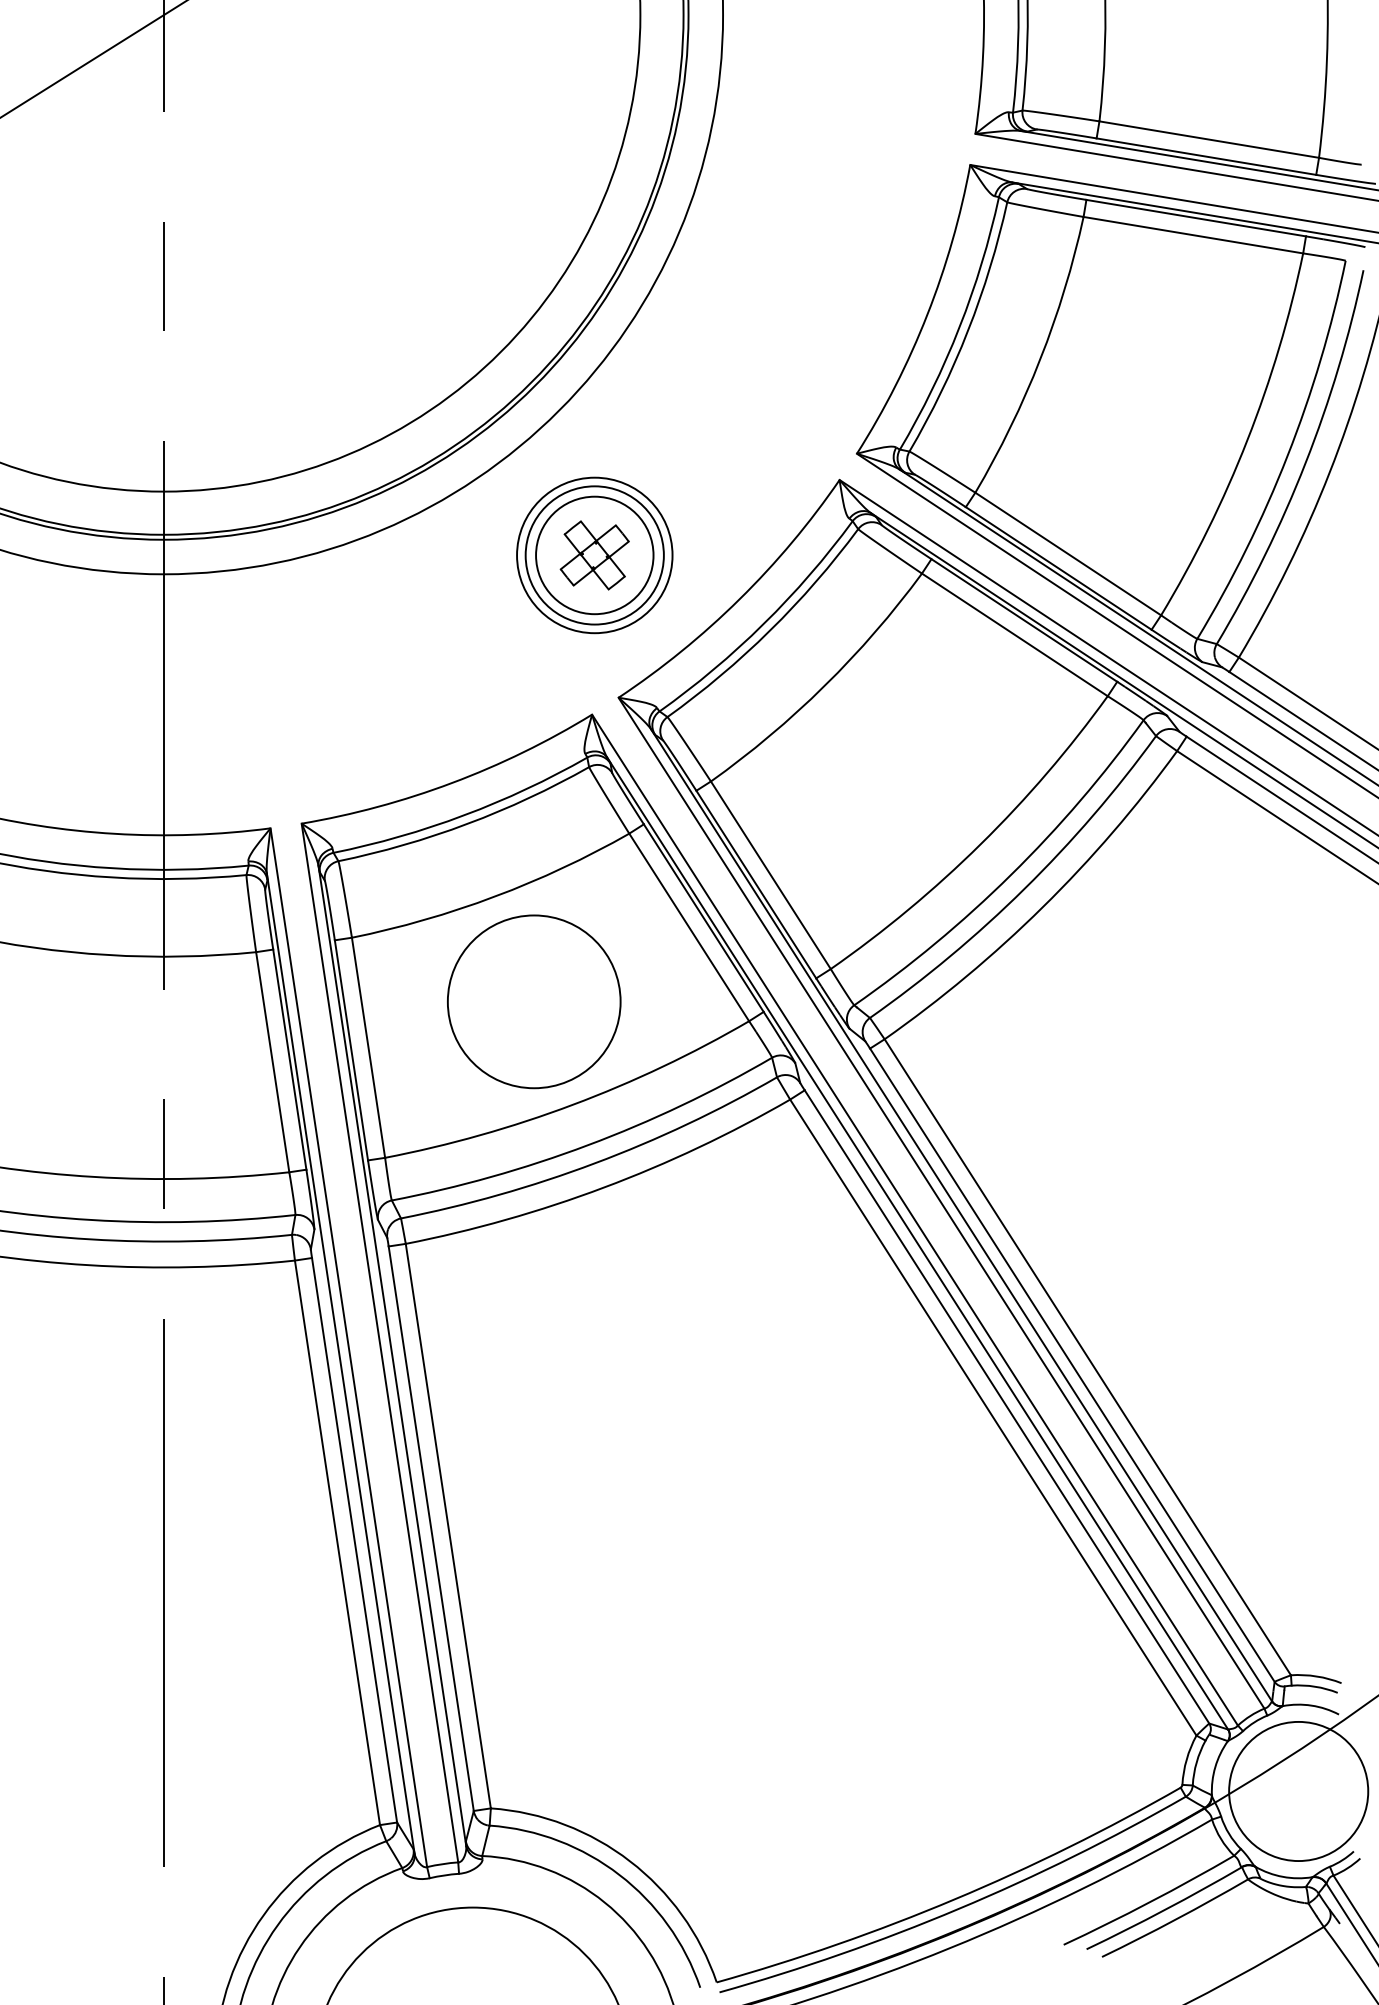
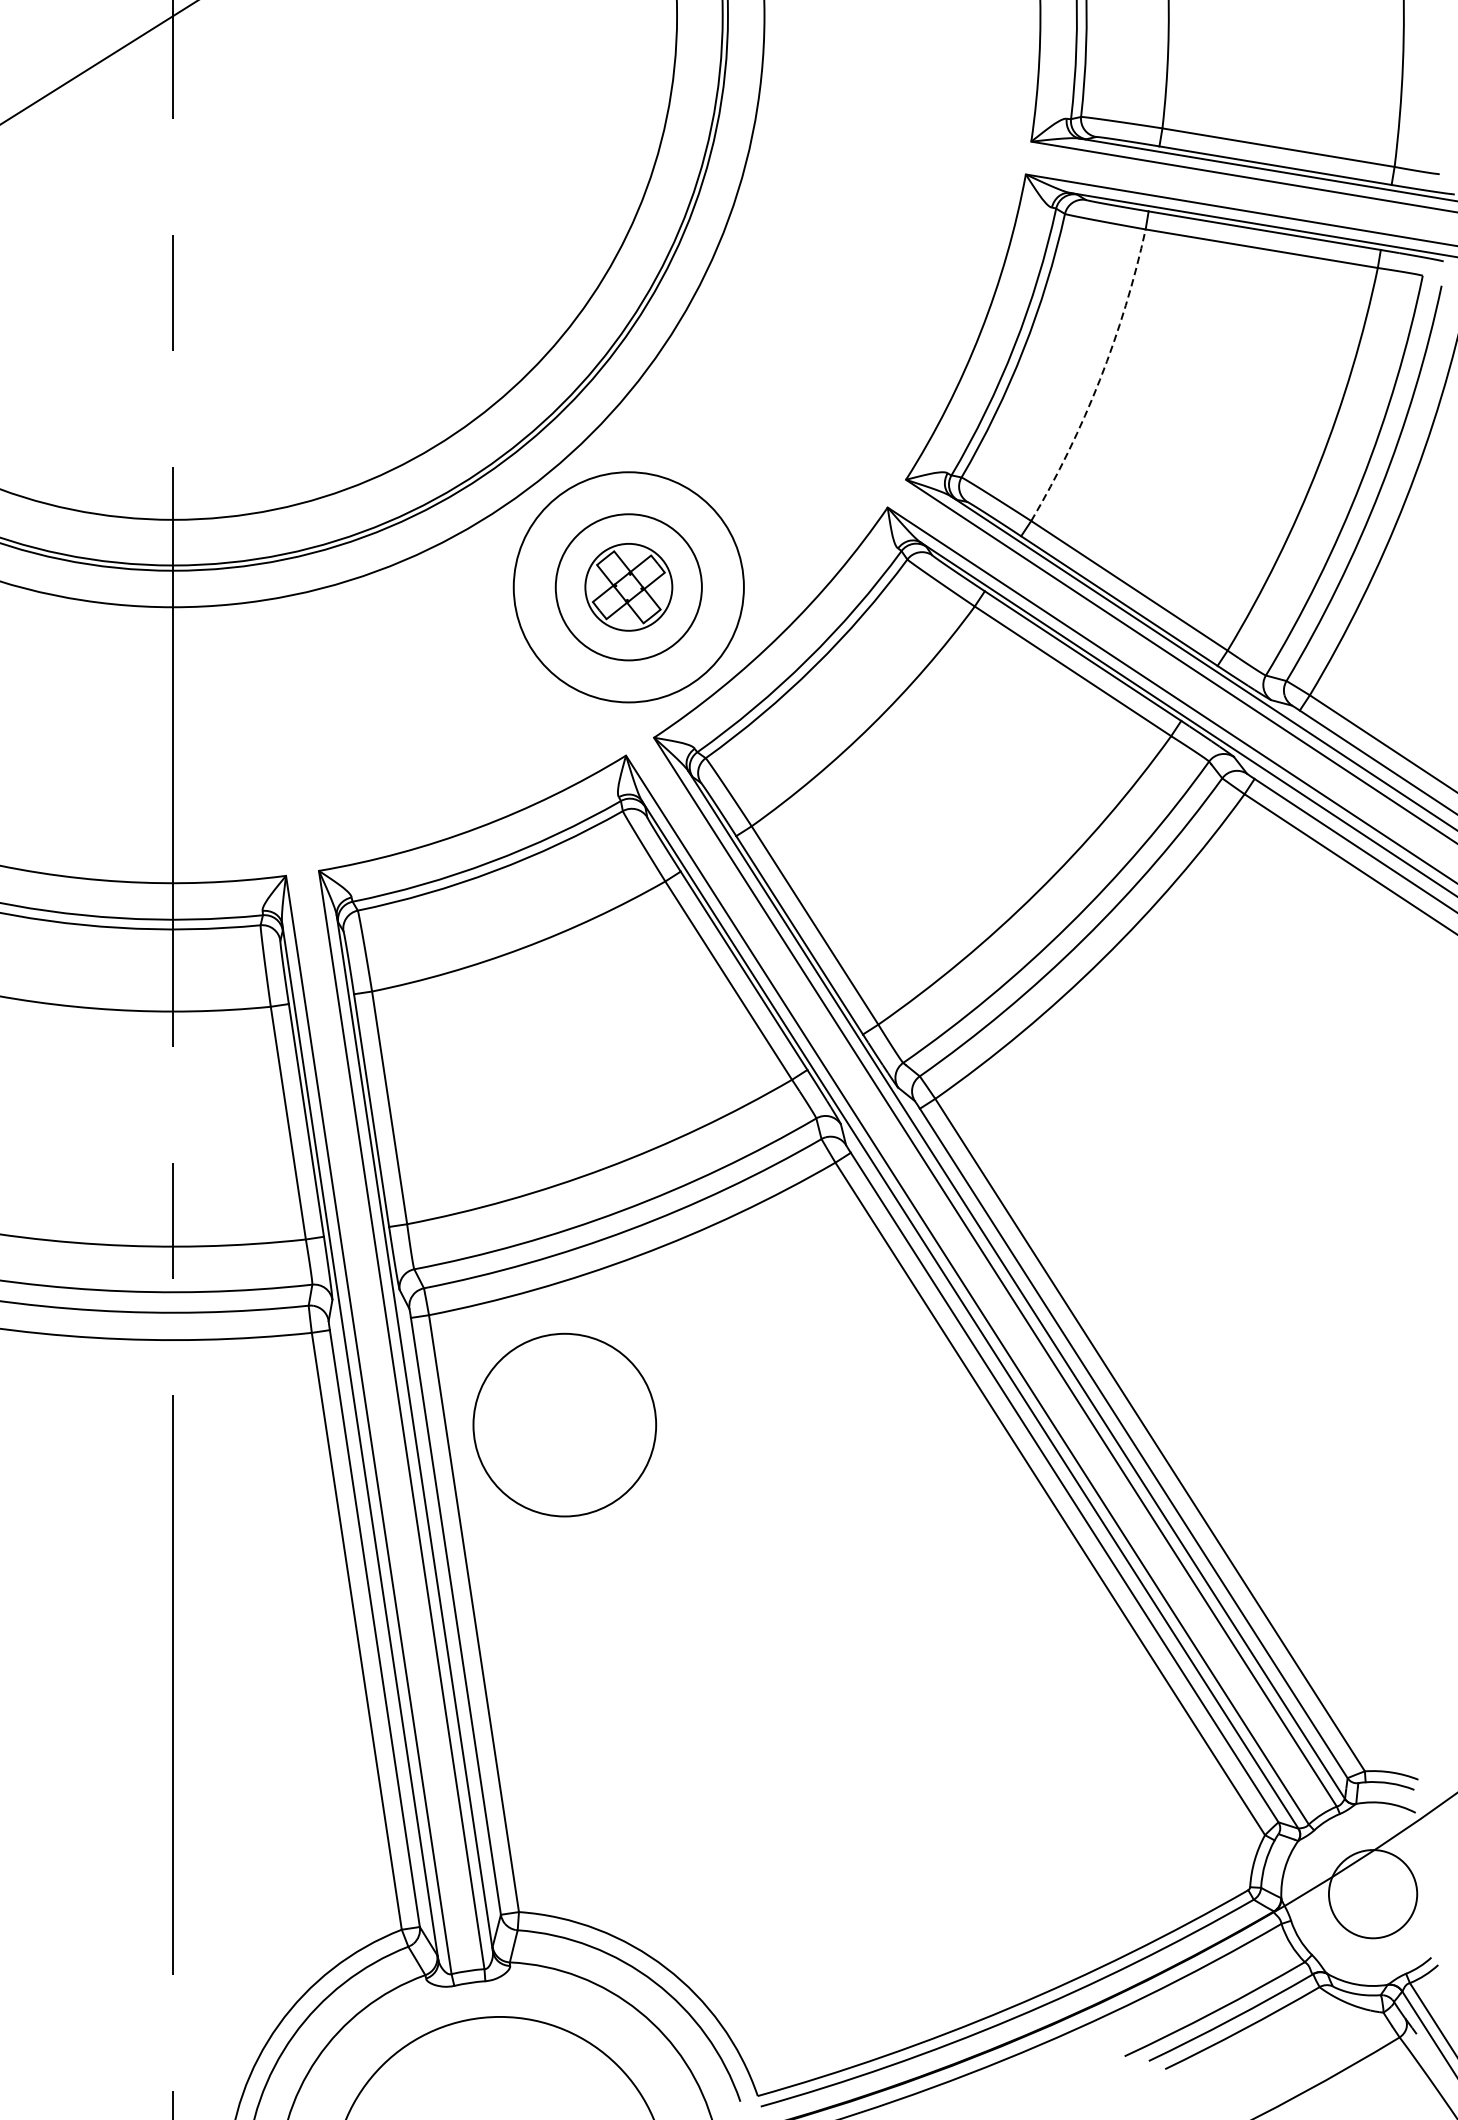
arc: (1040, 359) -> (1100, 380), solid -> dashed
circle: (594, 555) -> (628, 587), size x0.7
circle: (594, 555) -> (628, 587), size x1.4
circle: (534, 1001) -> (565, 1424), moved
circle: (1298, 1791) -> (1372, 1894), size x0.6

